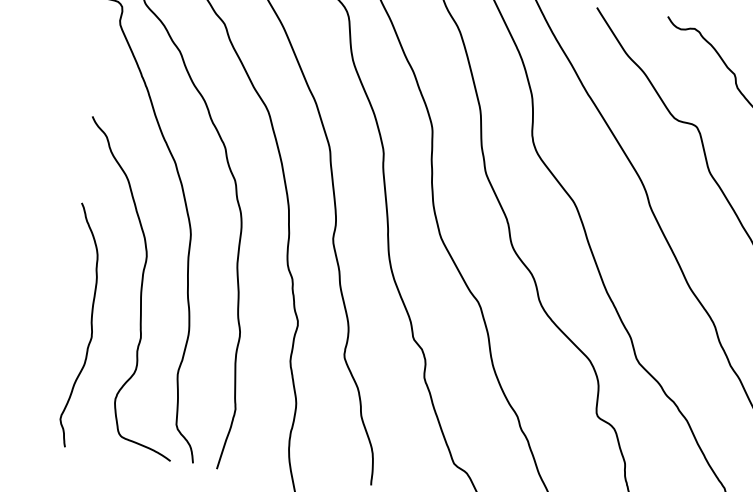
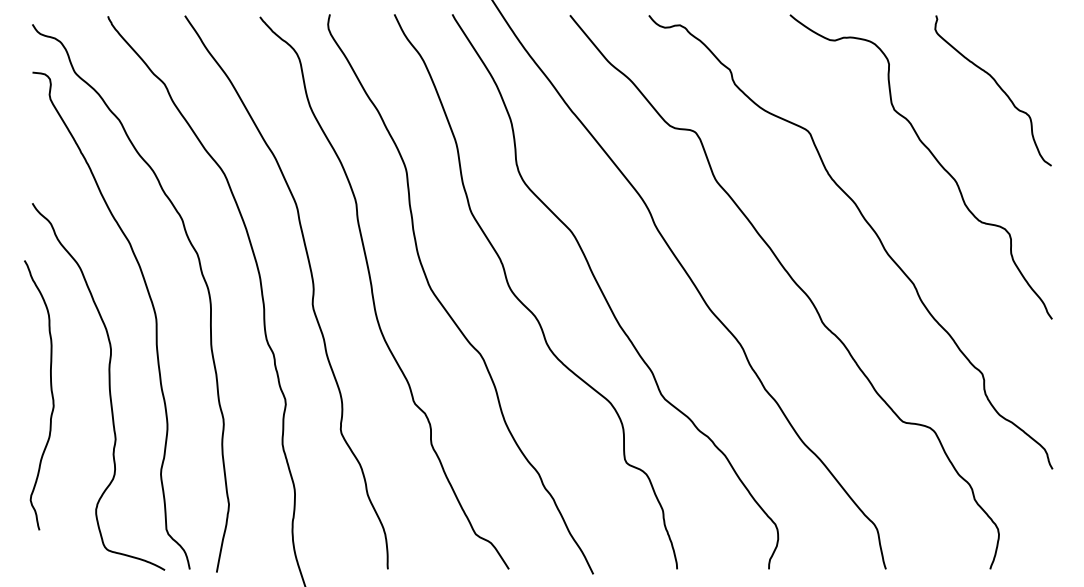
curve: (90, 327) -> (51, 395), moved

